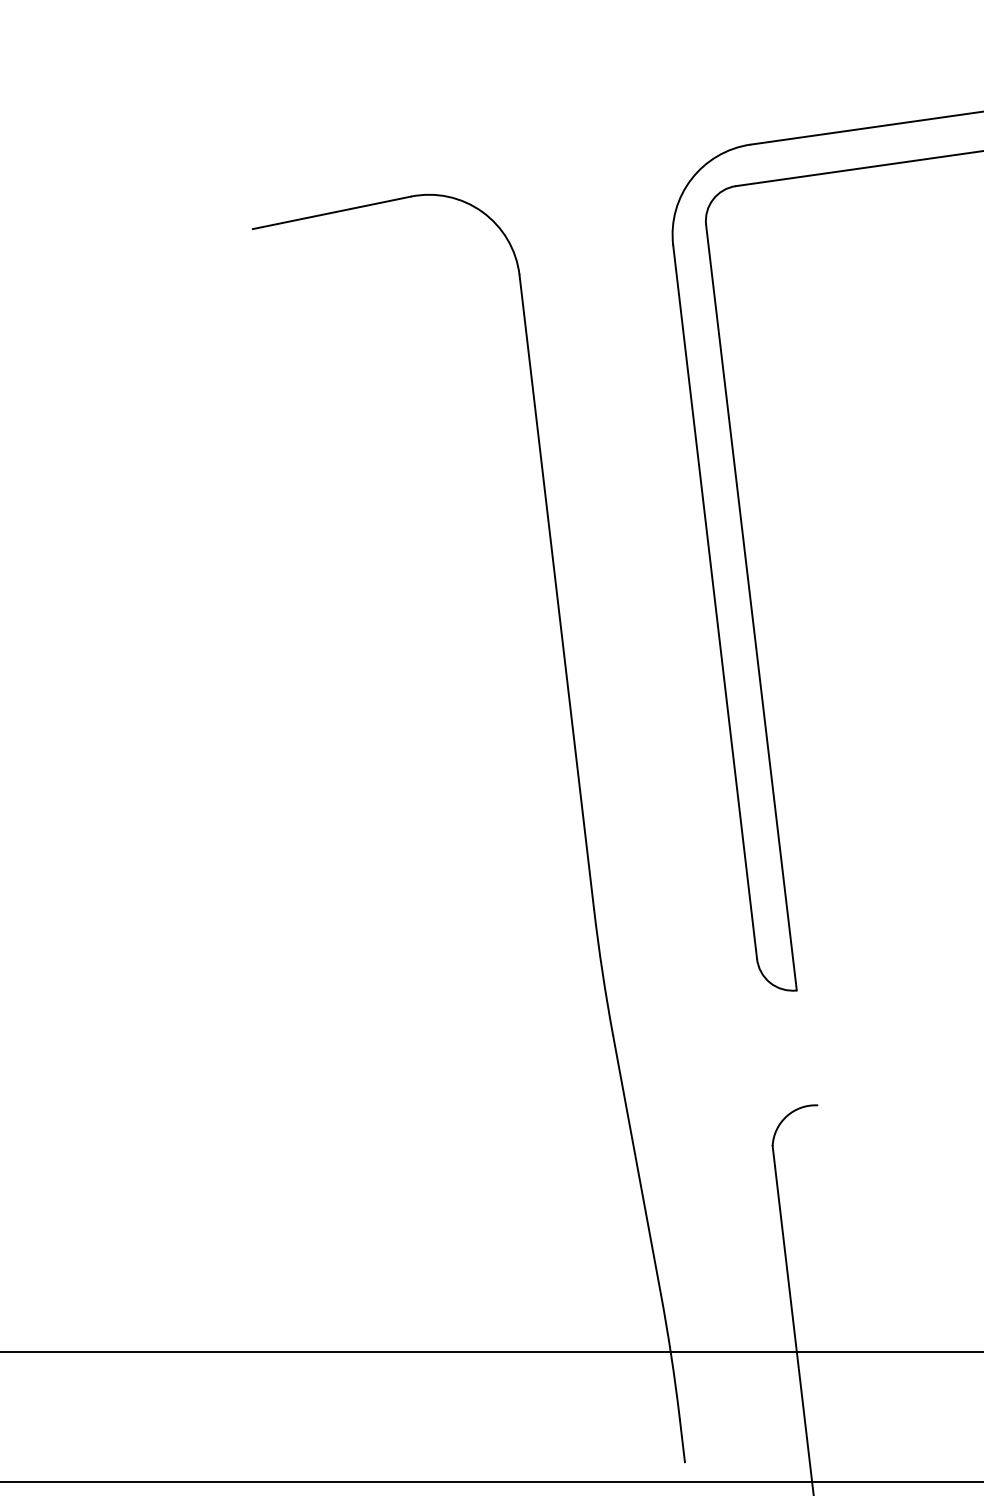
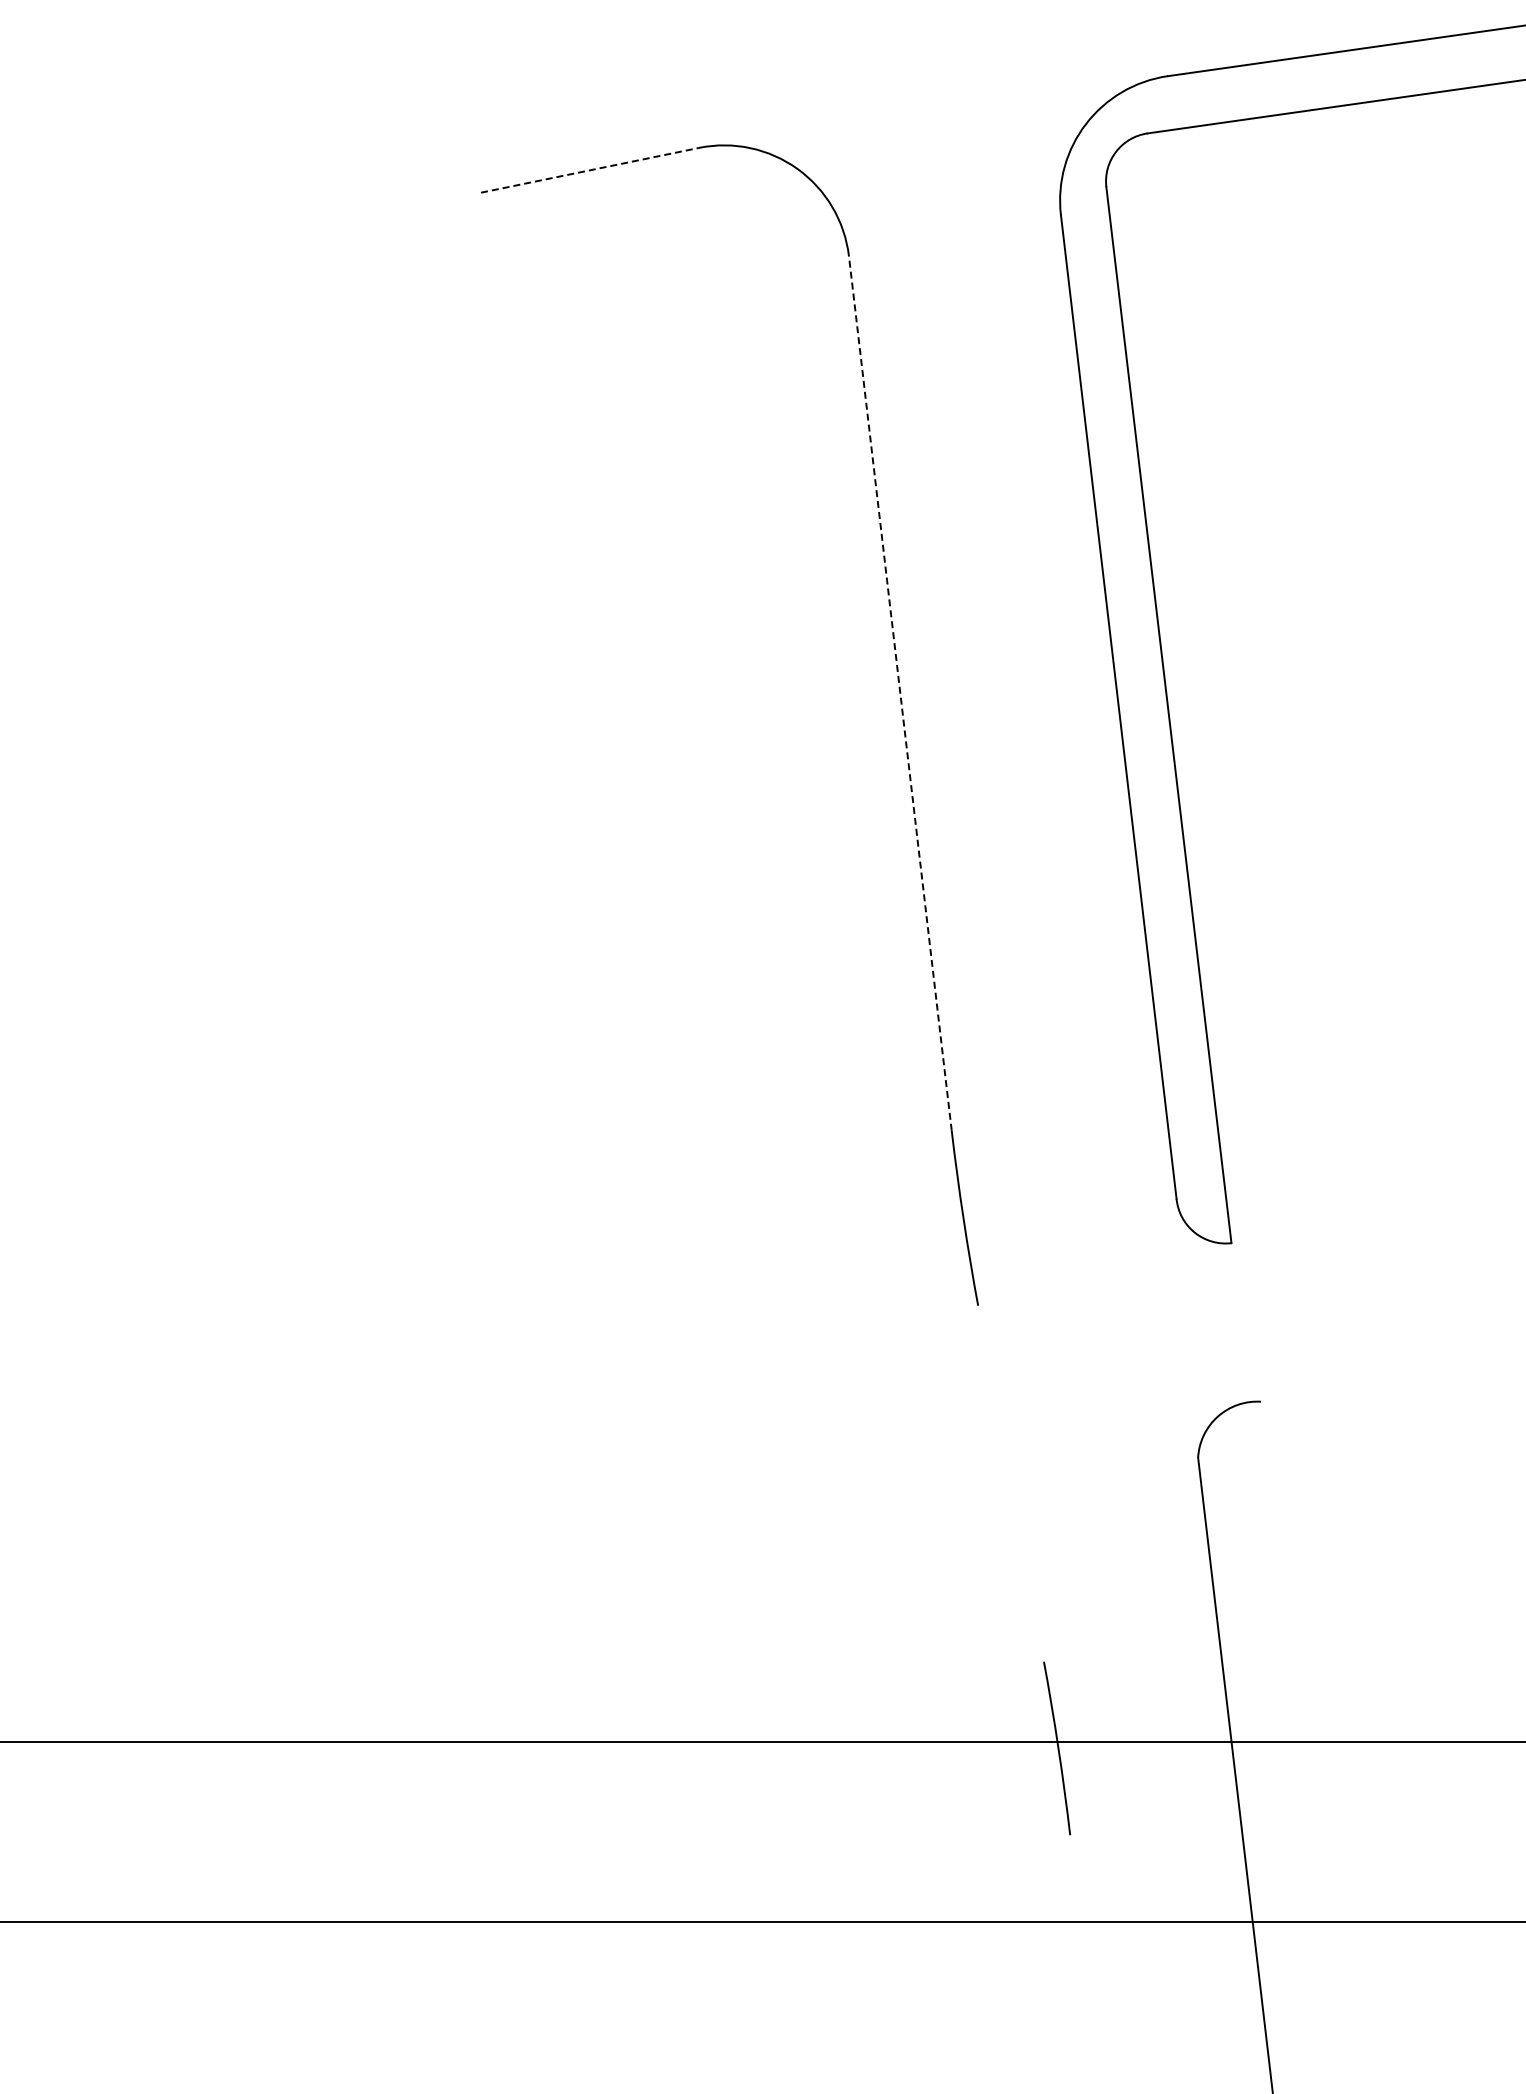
line: (332, 212) -> (590, 170), solid -> dashed
line: (556, 592) -> (900, 693), solid -> dashed
line: (636, 1164) -> (1010, 1483), removed
line: (682, 1440) -> (1073, 1864), removed

